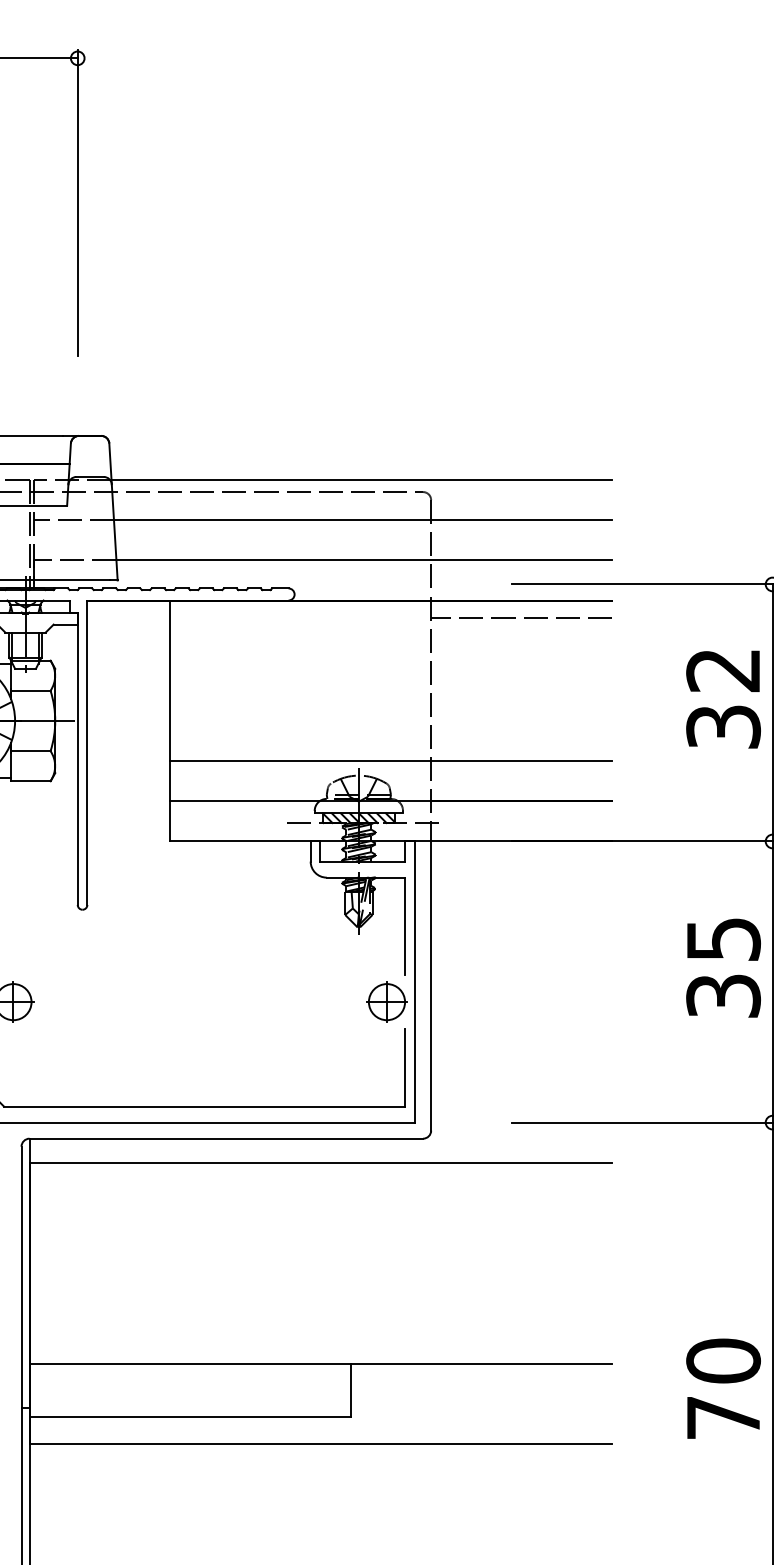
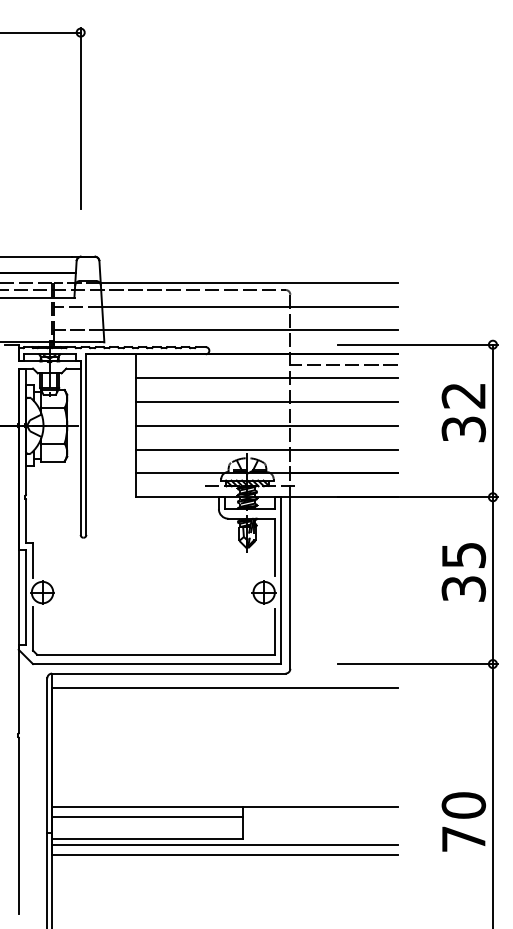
line: (390, 641) -> (266, 378), added
line: (390, 680) -> (266, 401), added
line: (390, 720) -> (266, 425), added
line: (190, 1379) -> (147, 816), added
line: (320, 1428) -> (224, 845), added

